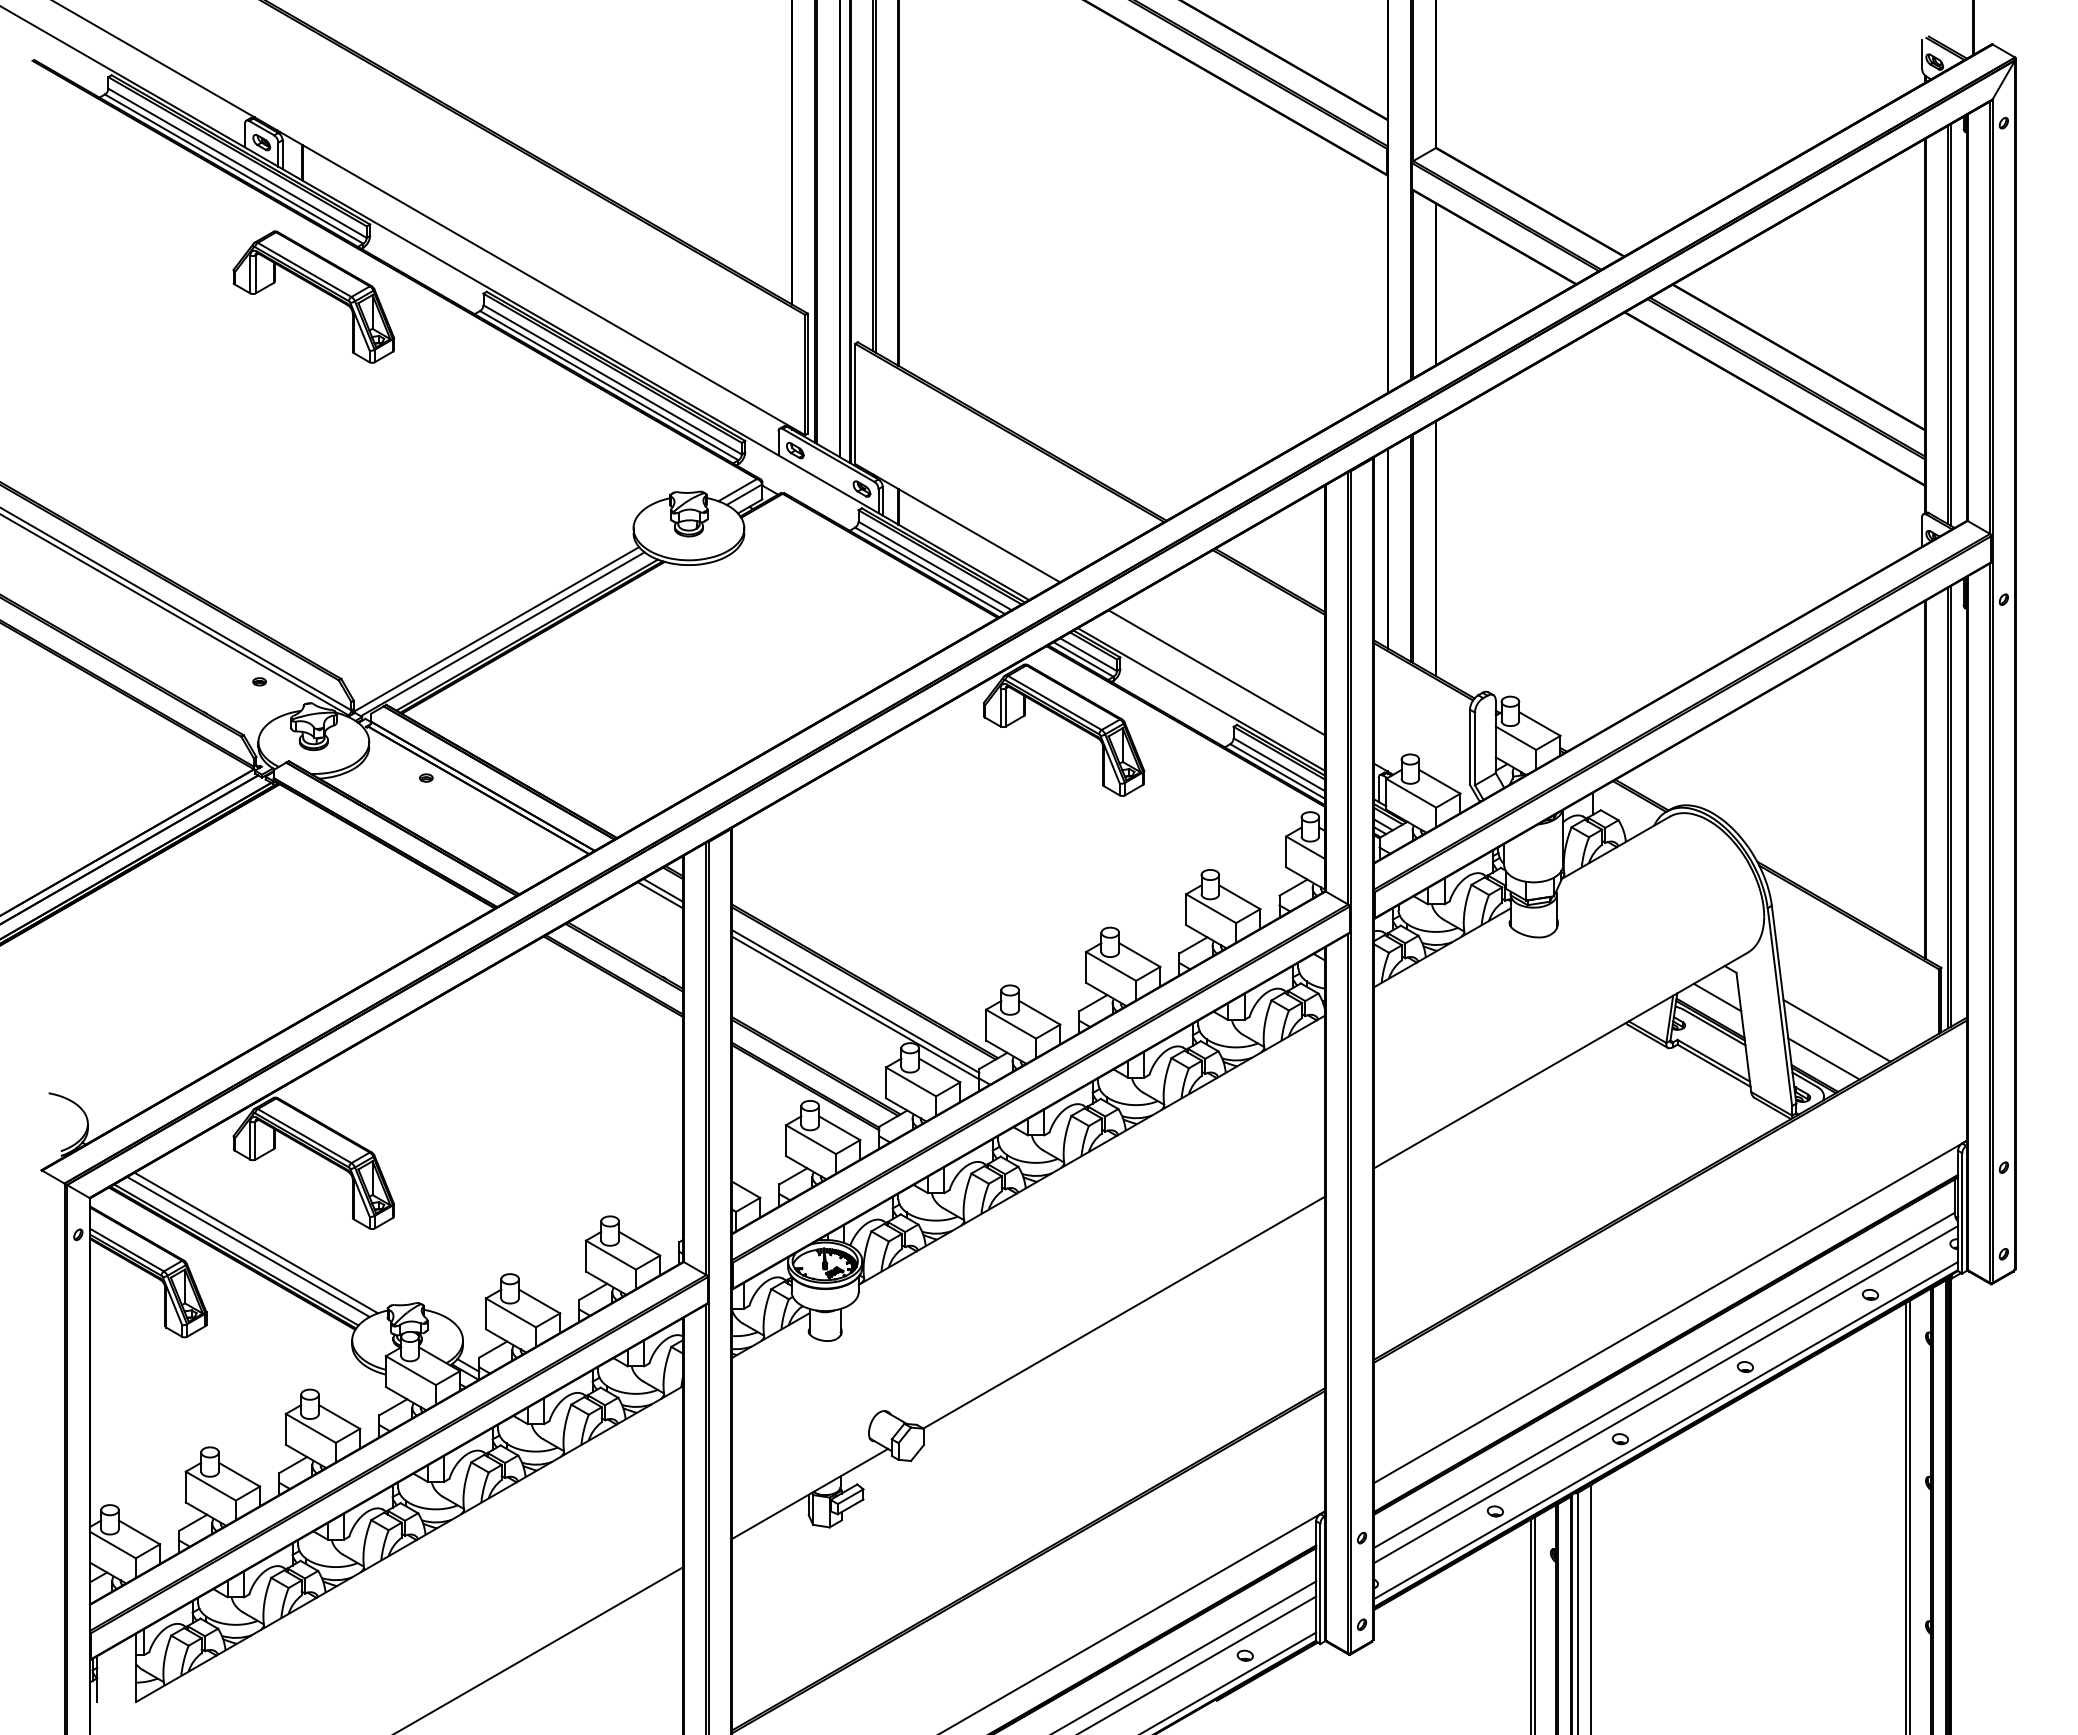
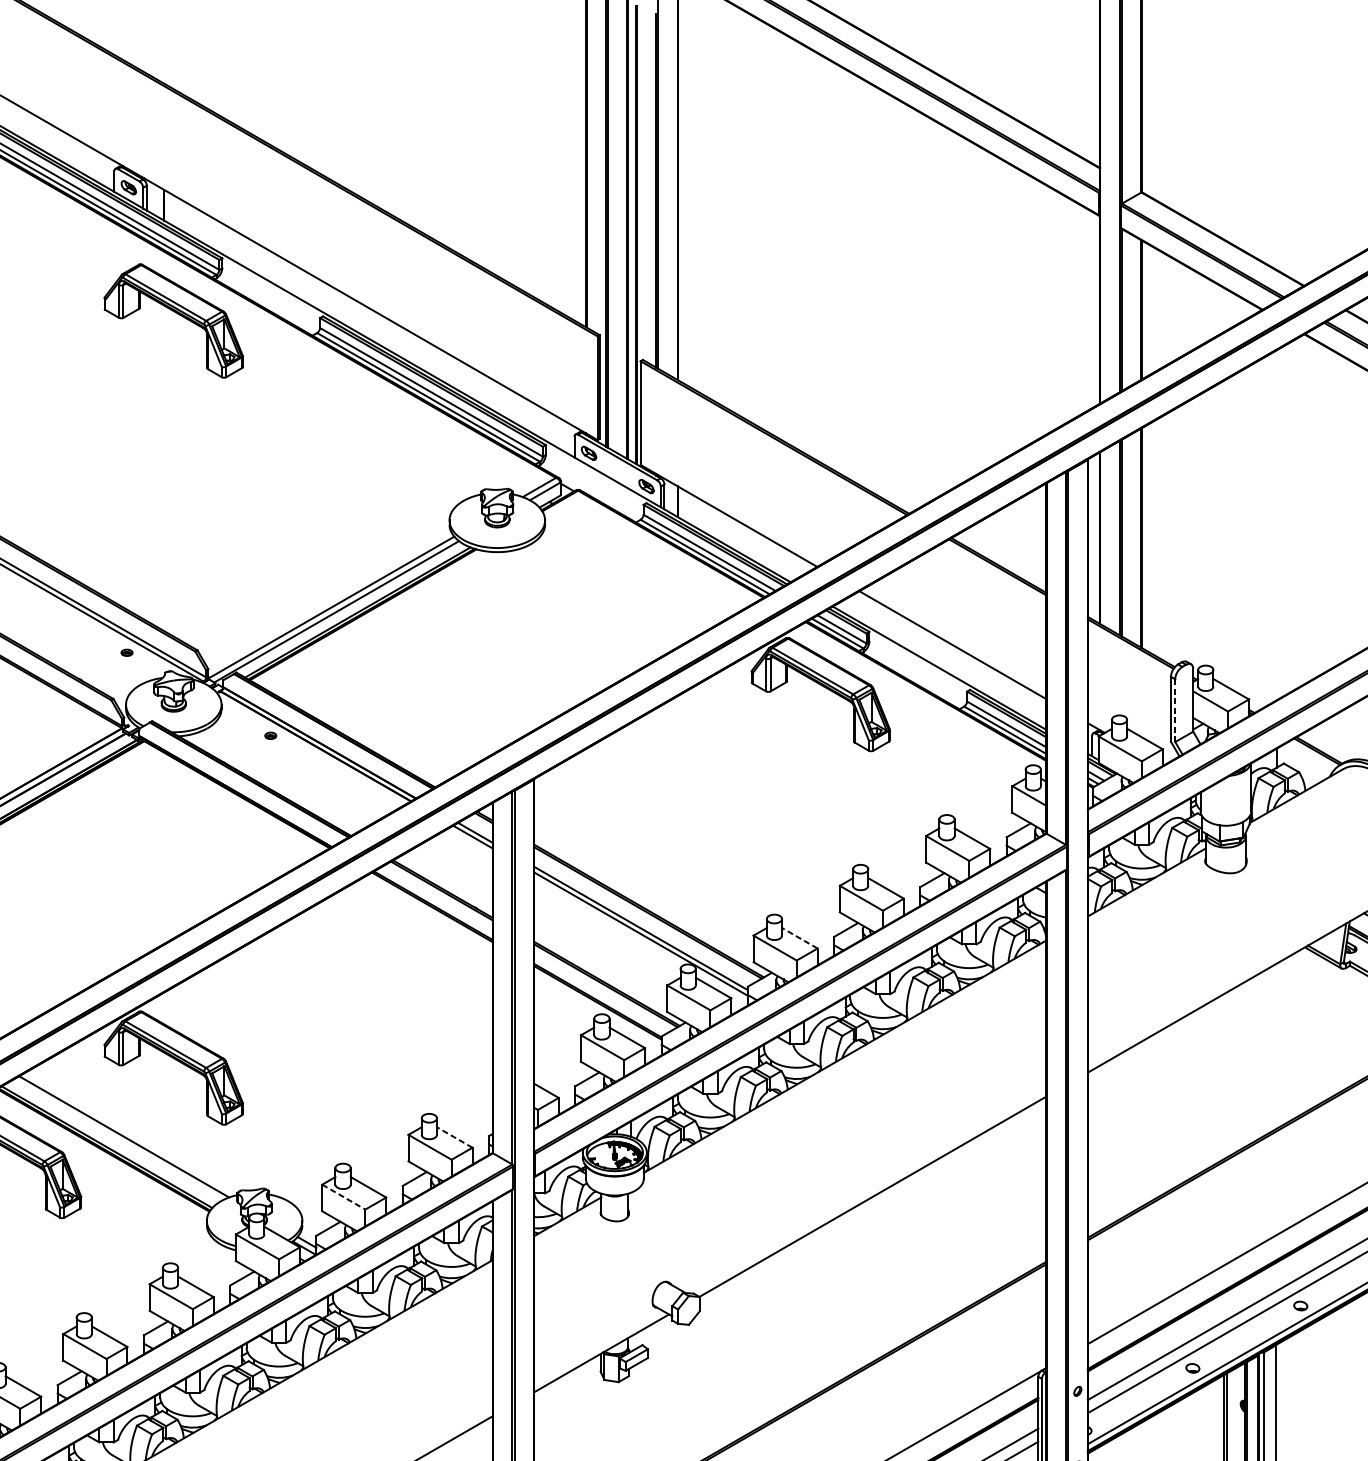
line: (1475, 748) -> (1175, 710), solid -> dashed
line: (1039, 1012) -> (799, 938), solid -> dashed
line: (639, 1243) -> (454, 1137), solid -> dashed
line: (248, 1246) -> (117, 1139), removed
line: (510, 1312) -> (343, 1196), solid -> dashed

